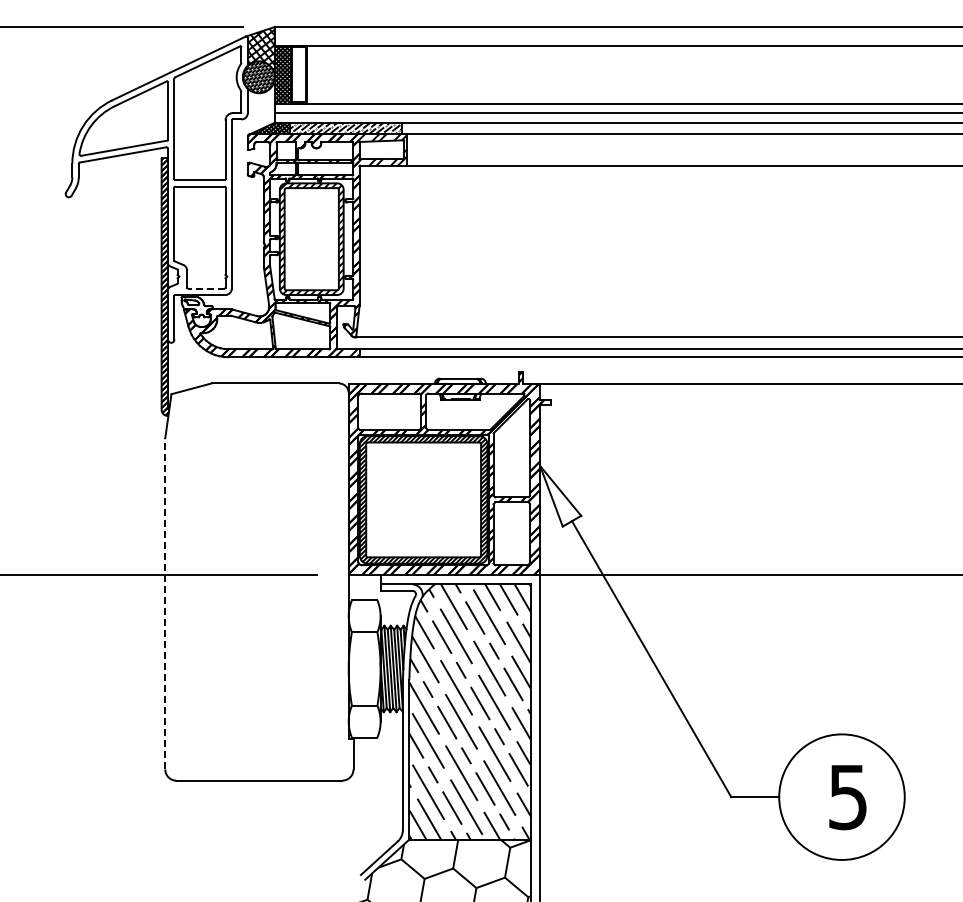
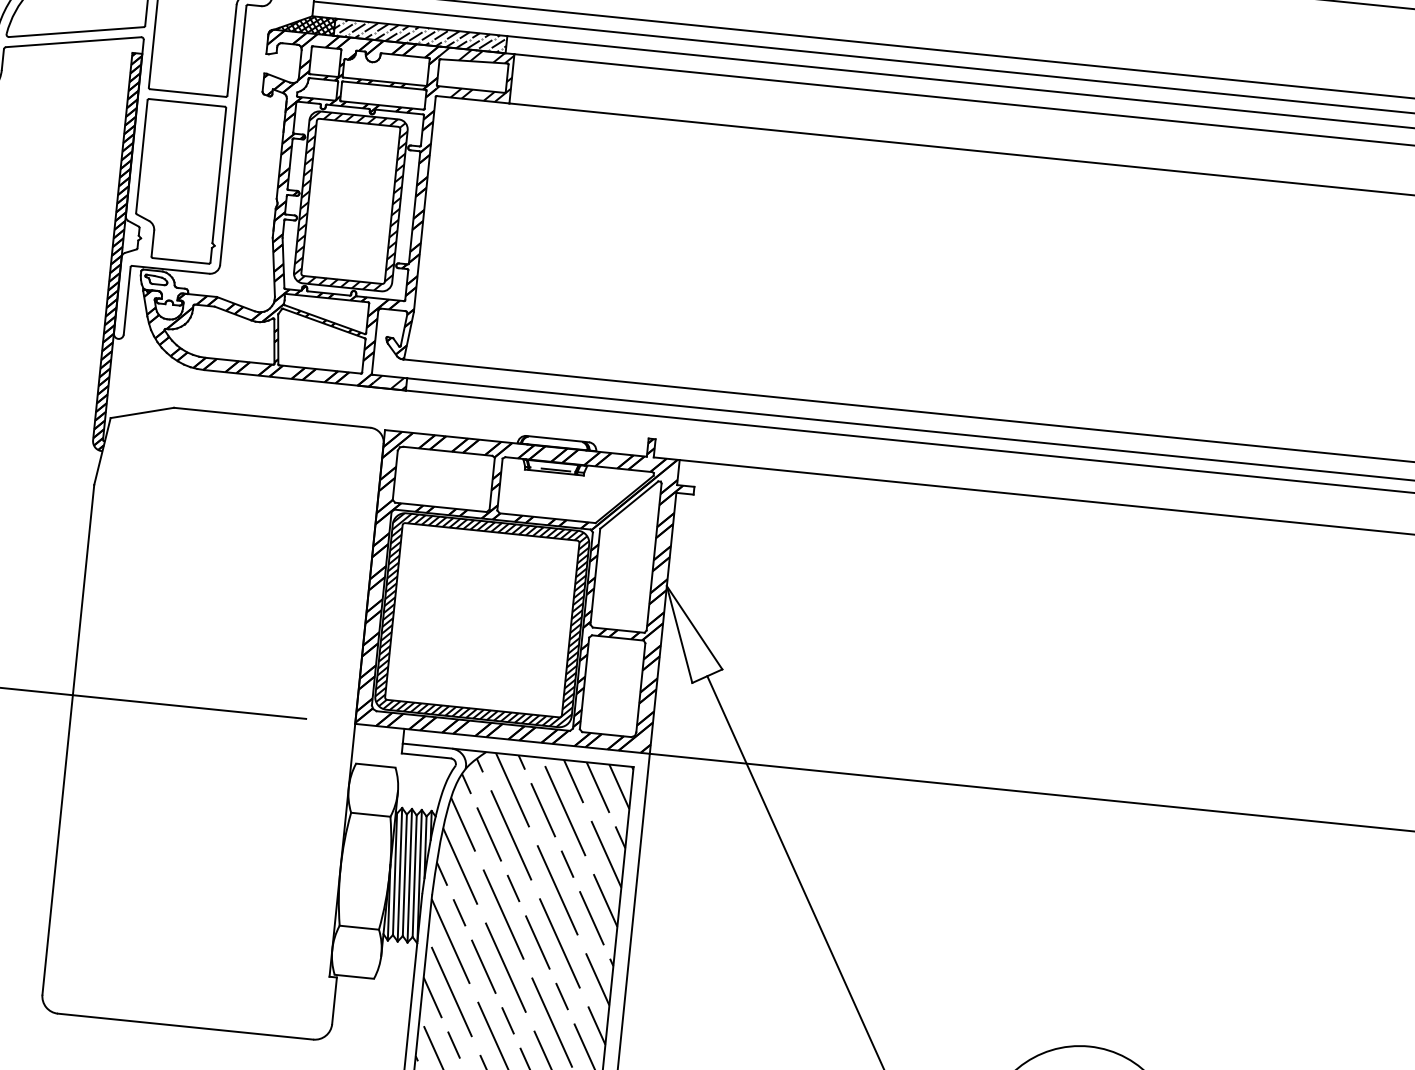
line: (205, 288) -> (179, 260), dashed -> solid
line: (165, 603) -> (68, 739), dashed -> solid

